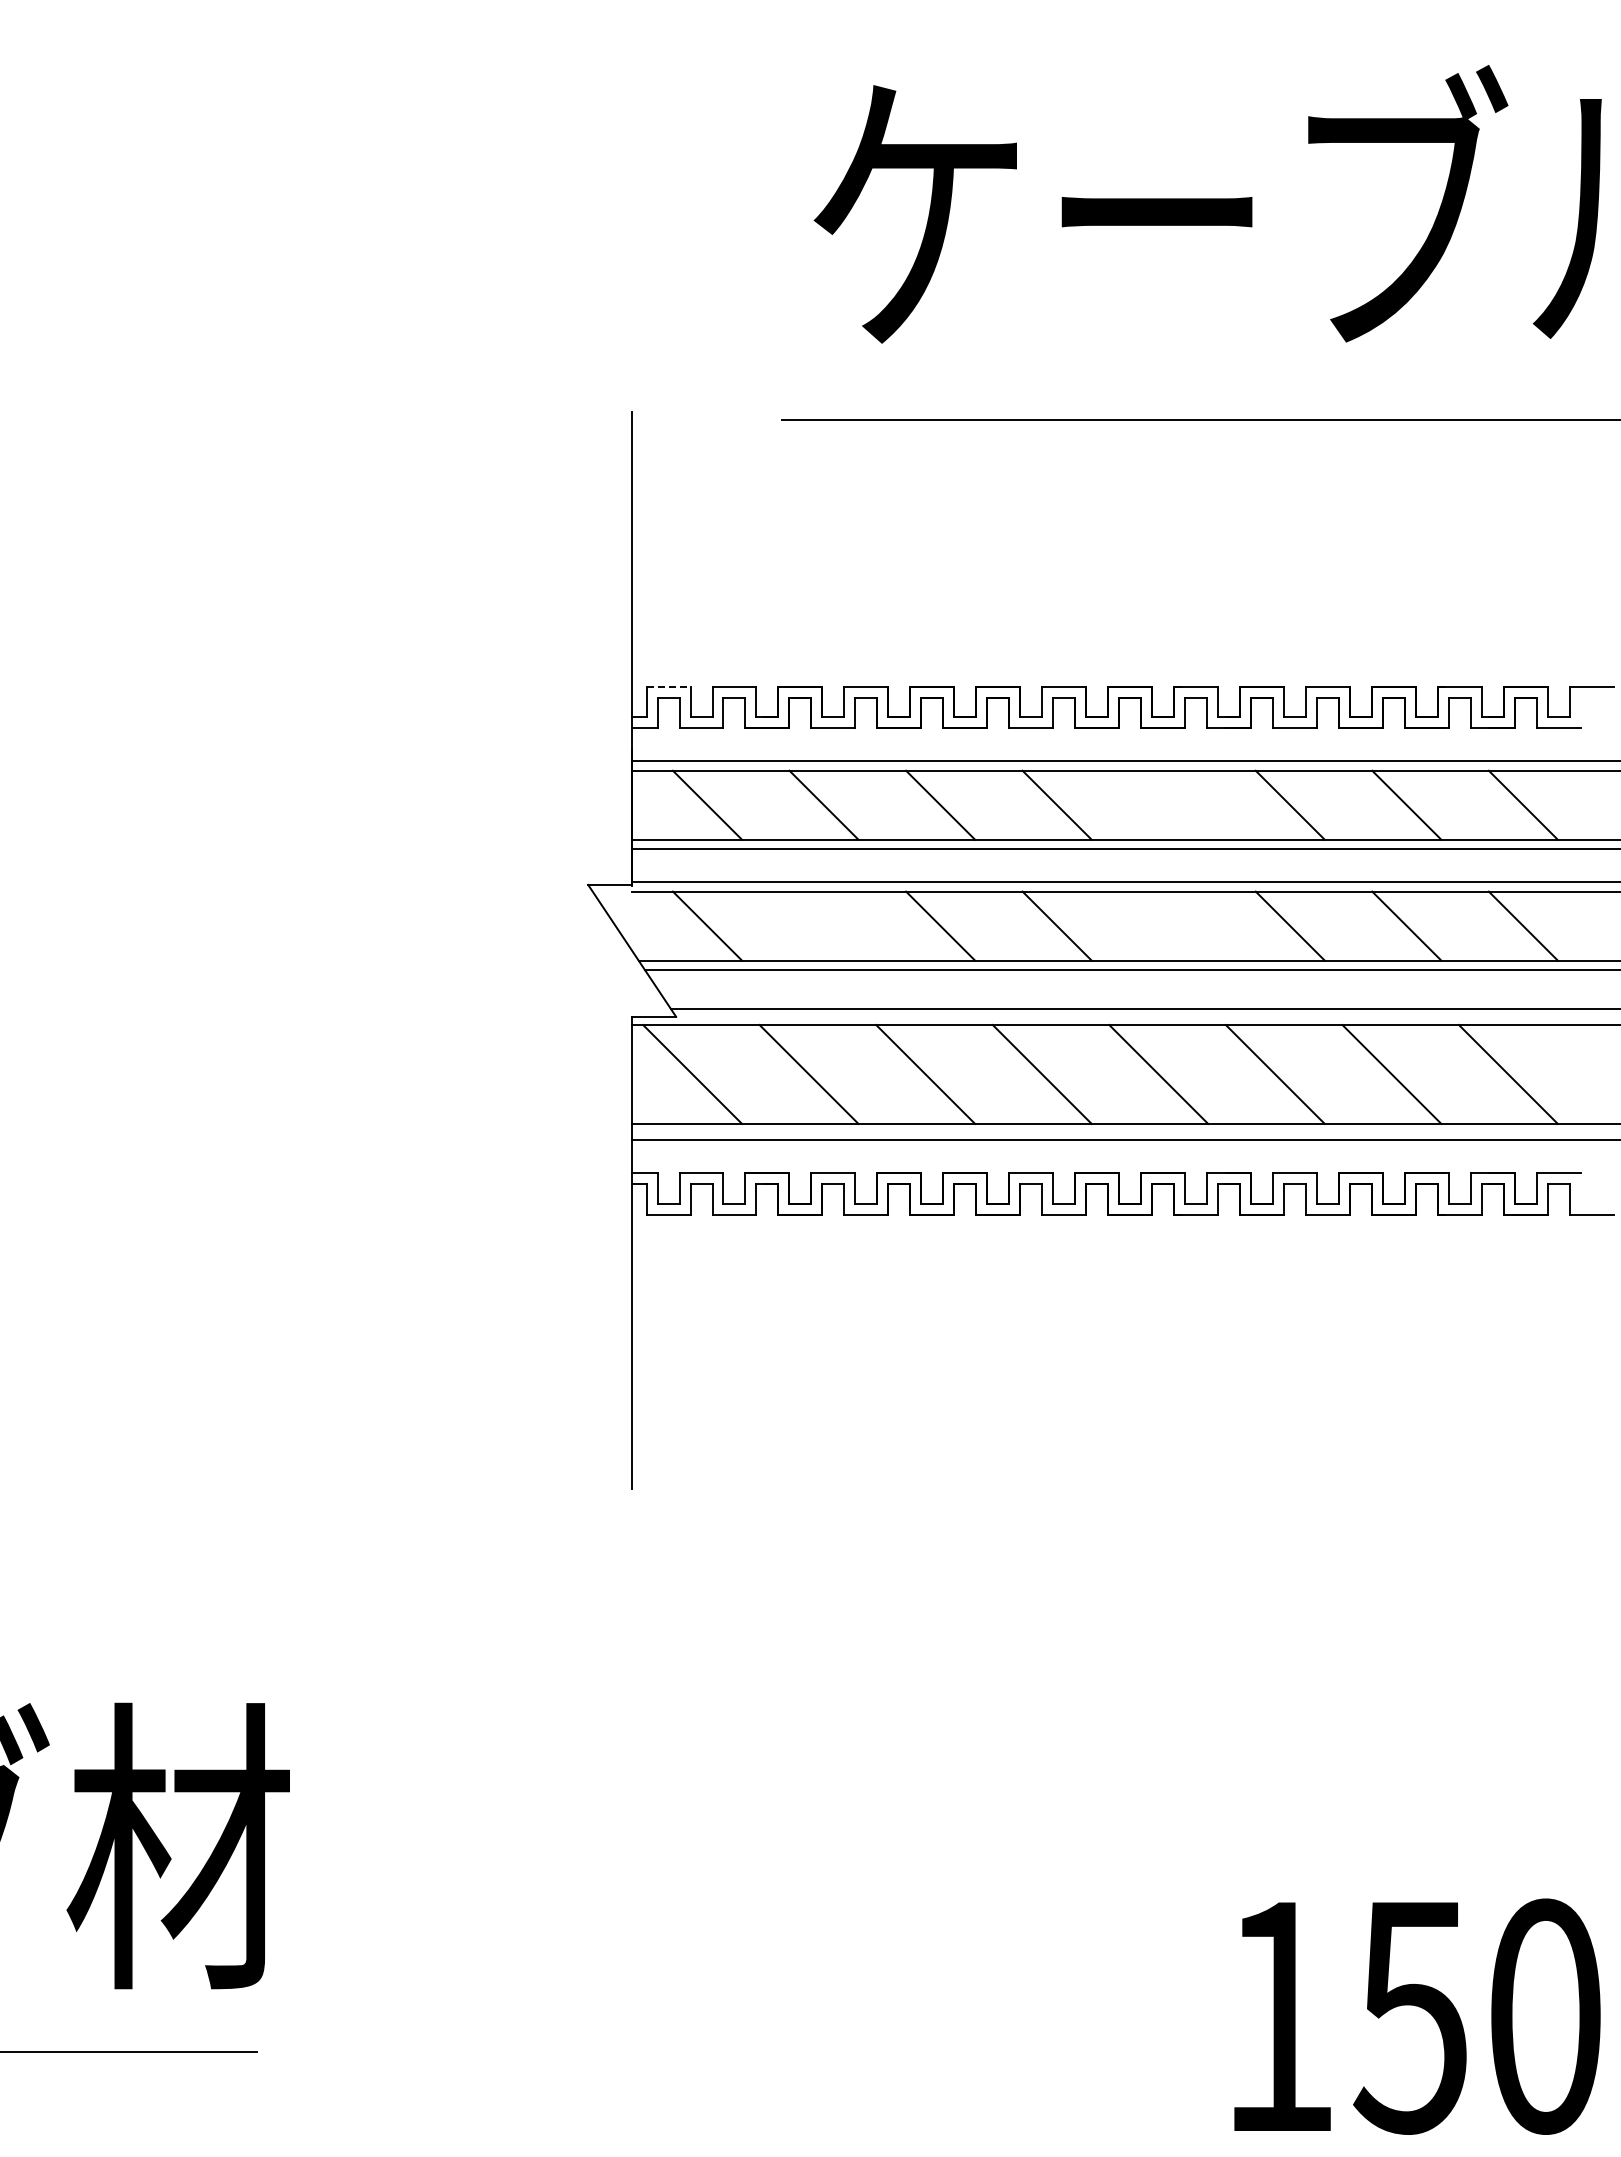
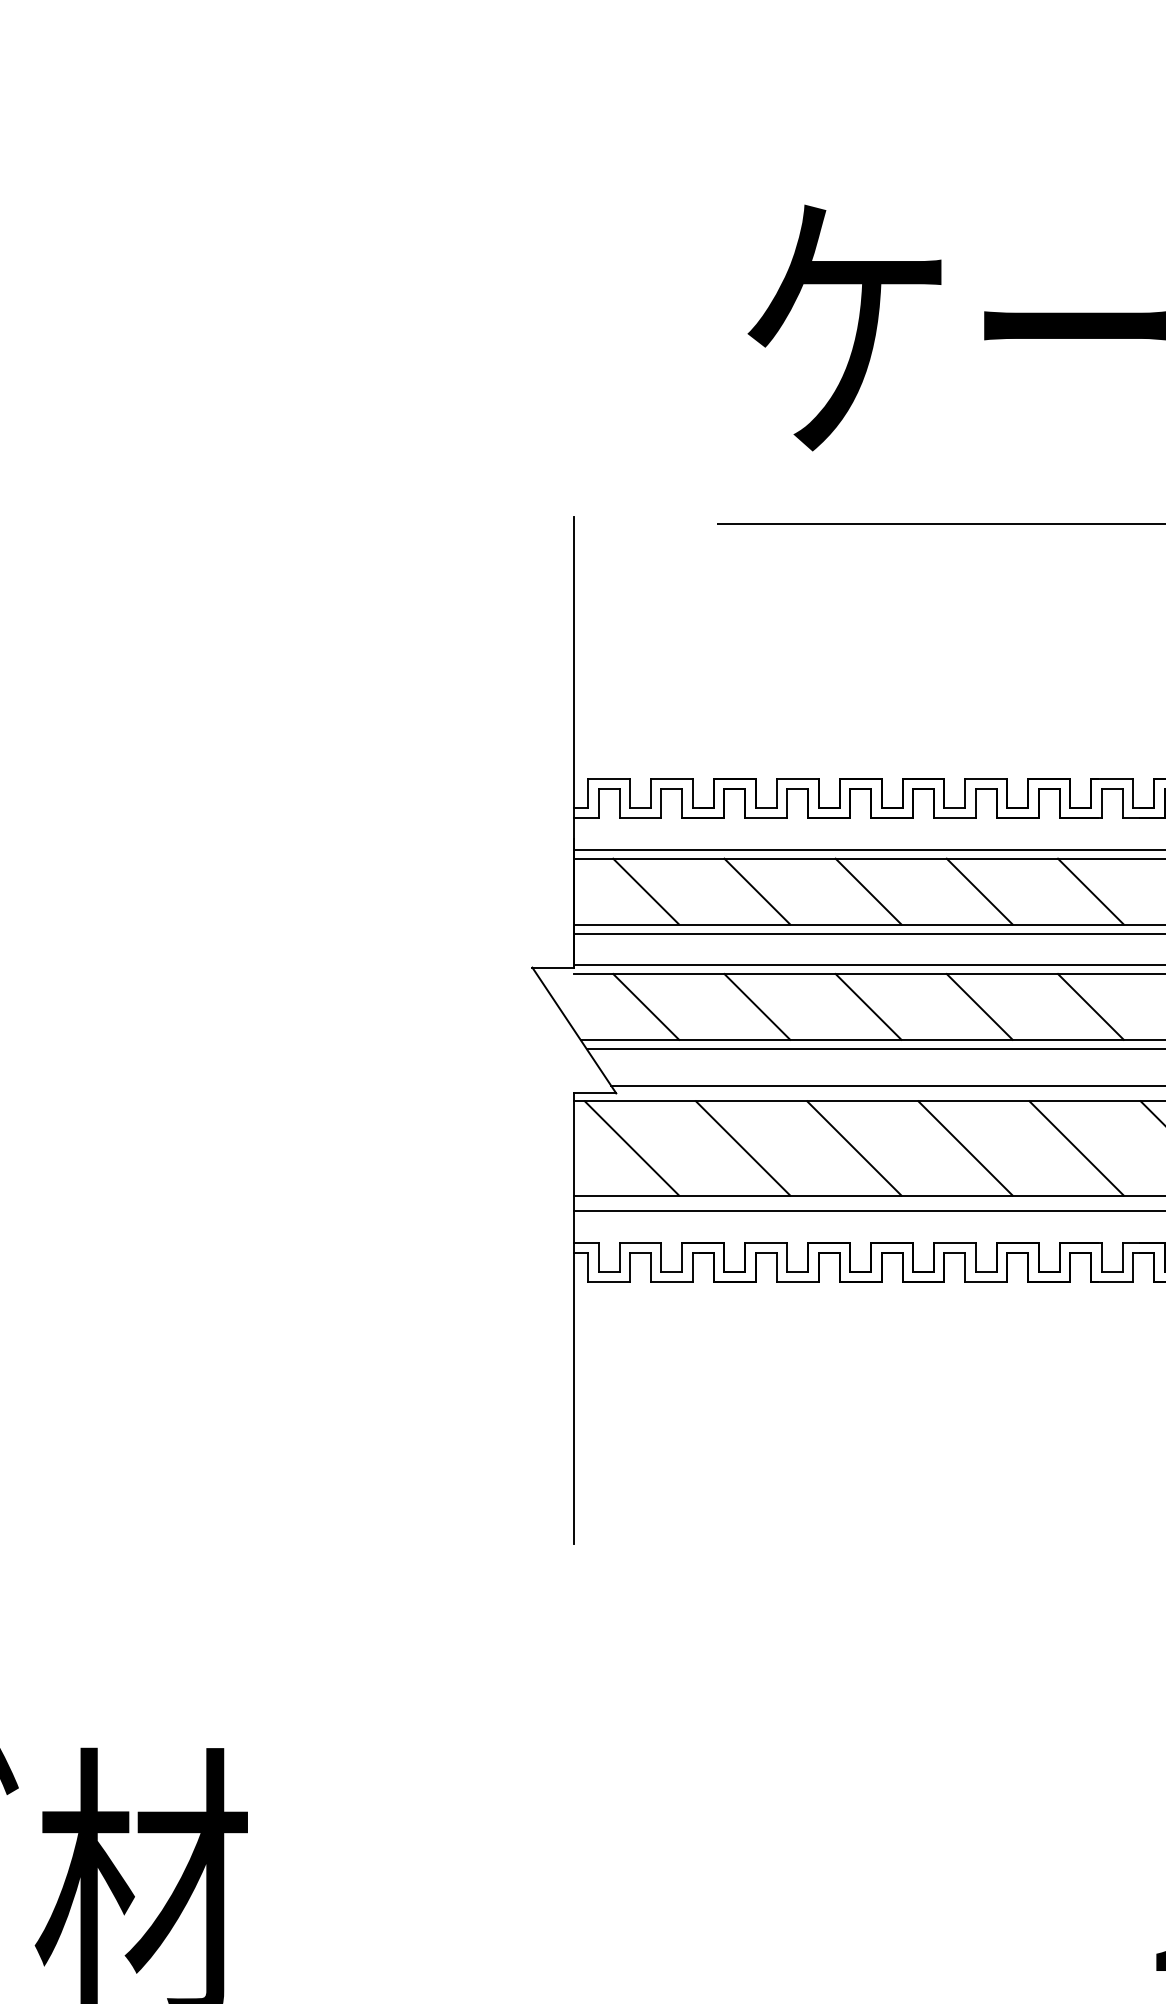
line: (668, 687) -> (609, 779), dashed -> solid
line: (1173, 804) -> (1090, 890), added
line: (823, 925) -> (756, 1006), added
line: (1173, 925) -> (1090, 1006), added

